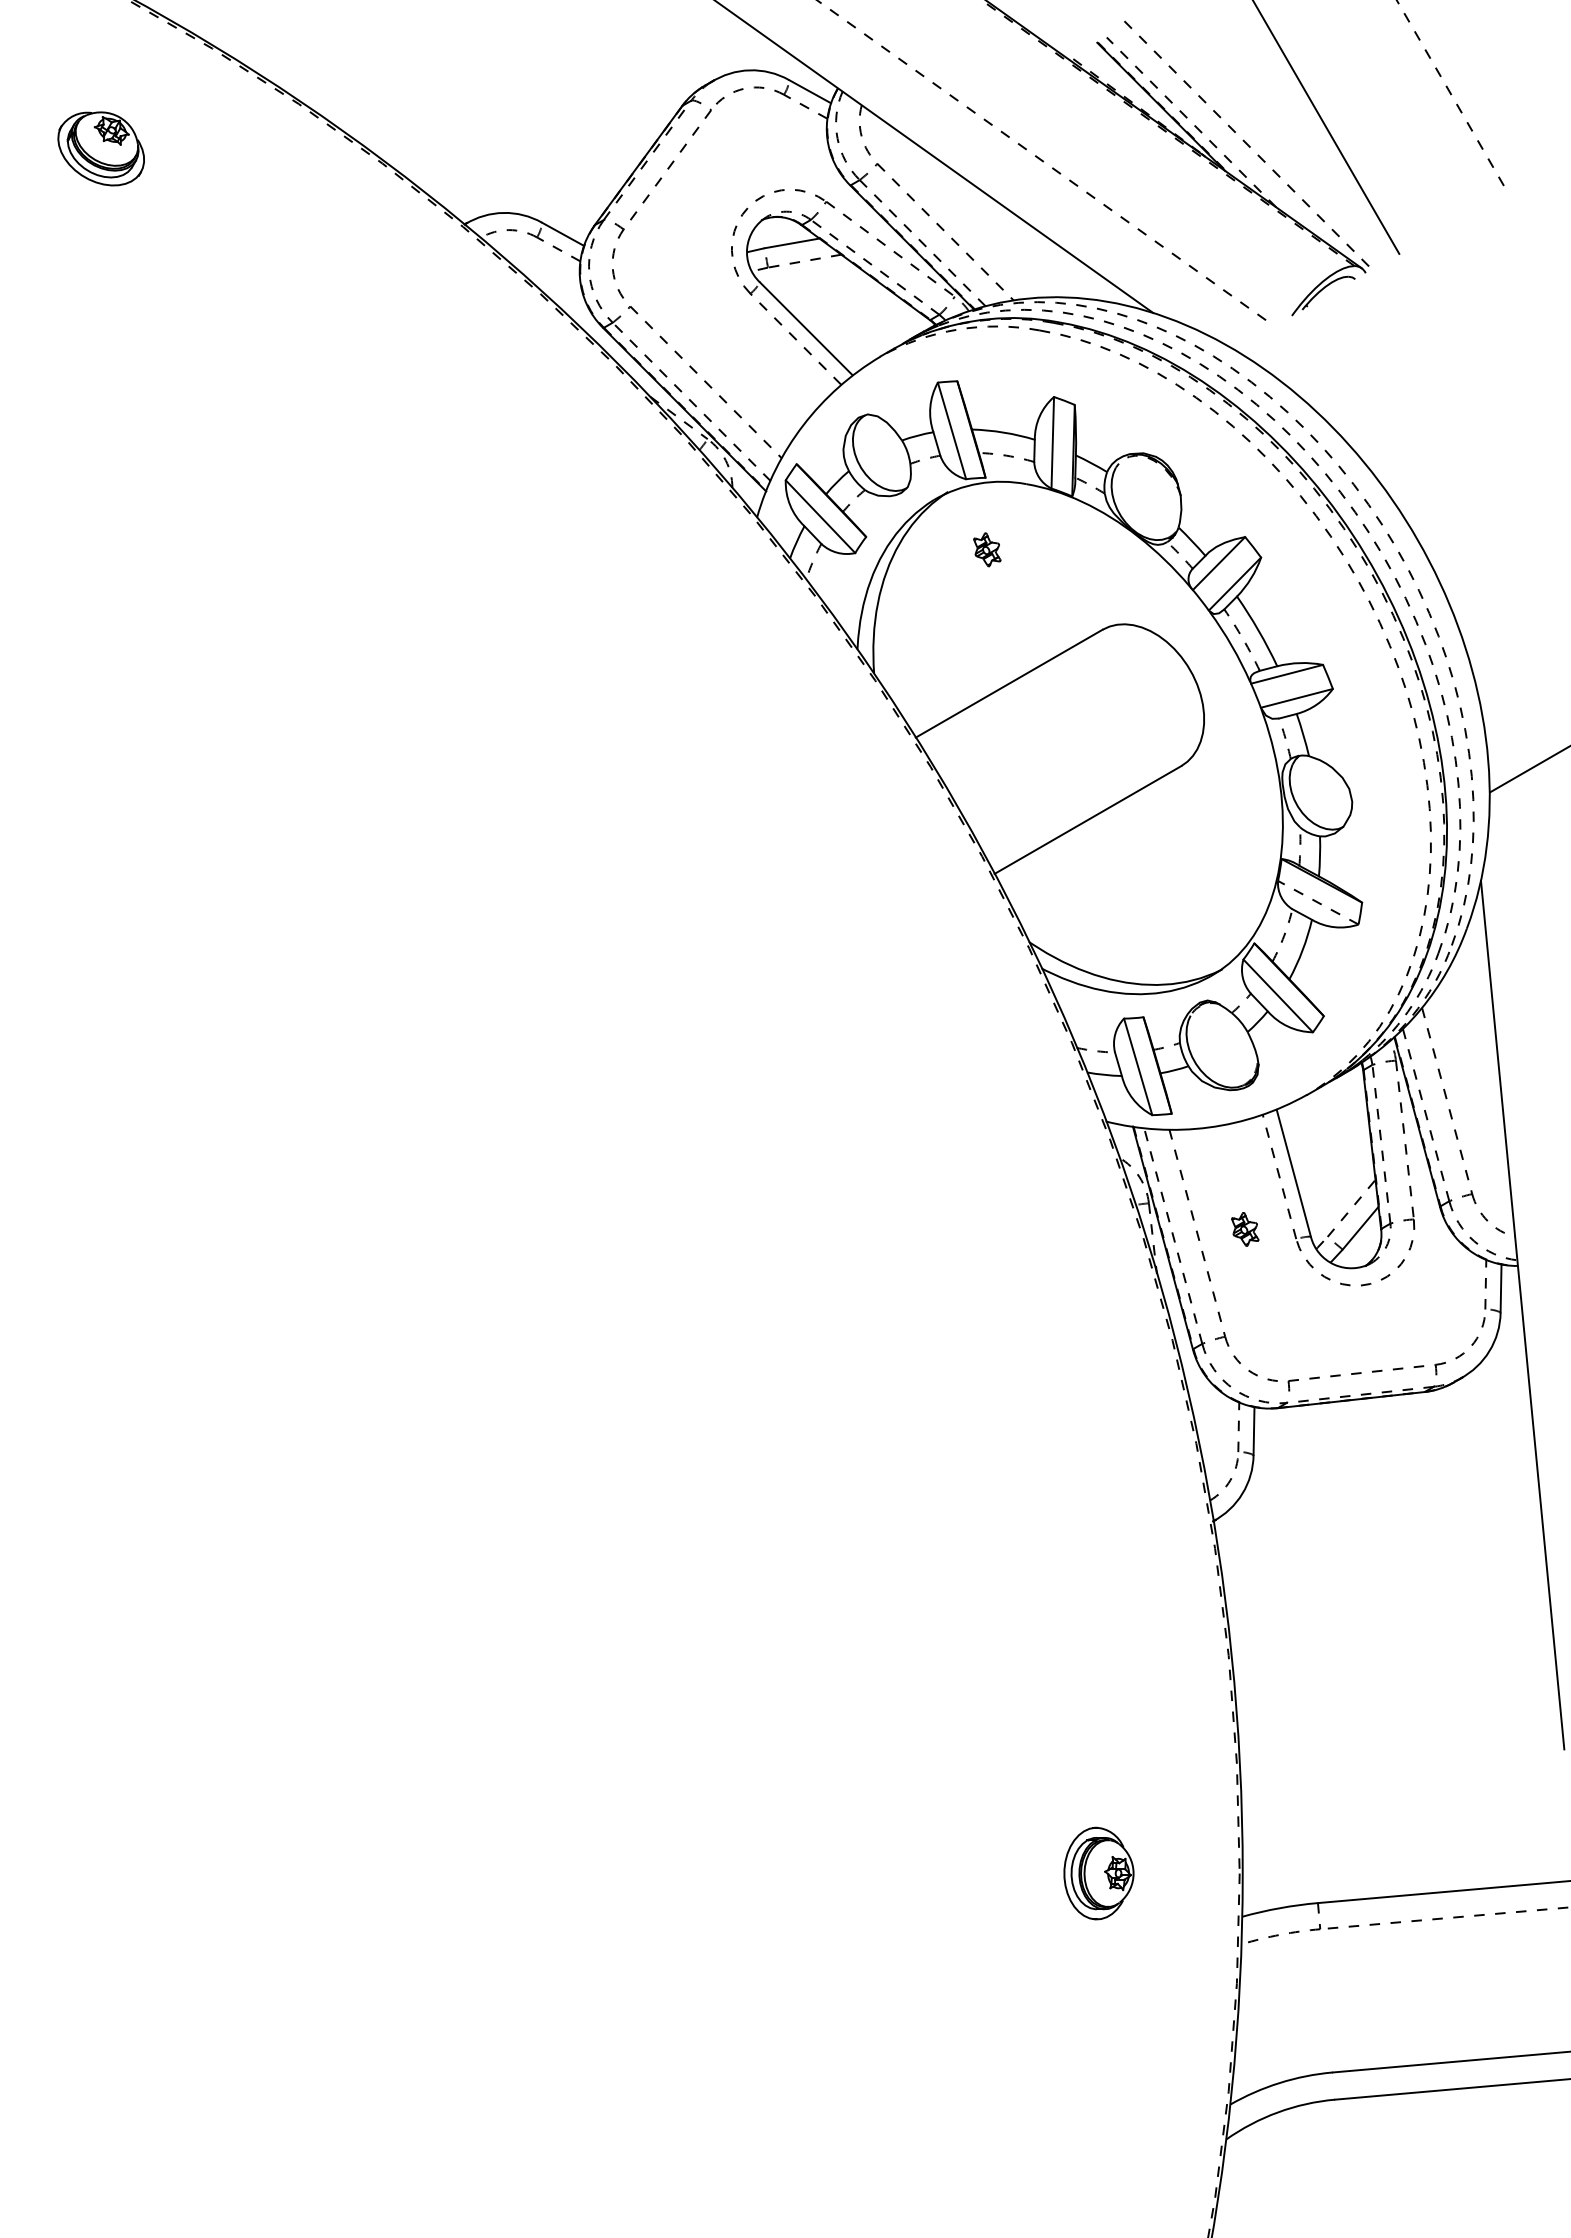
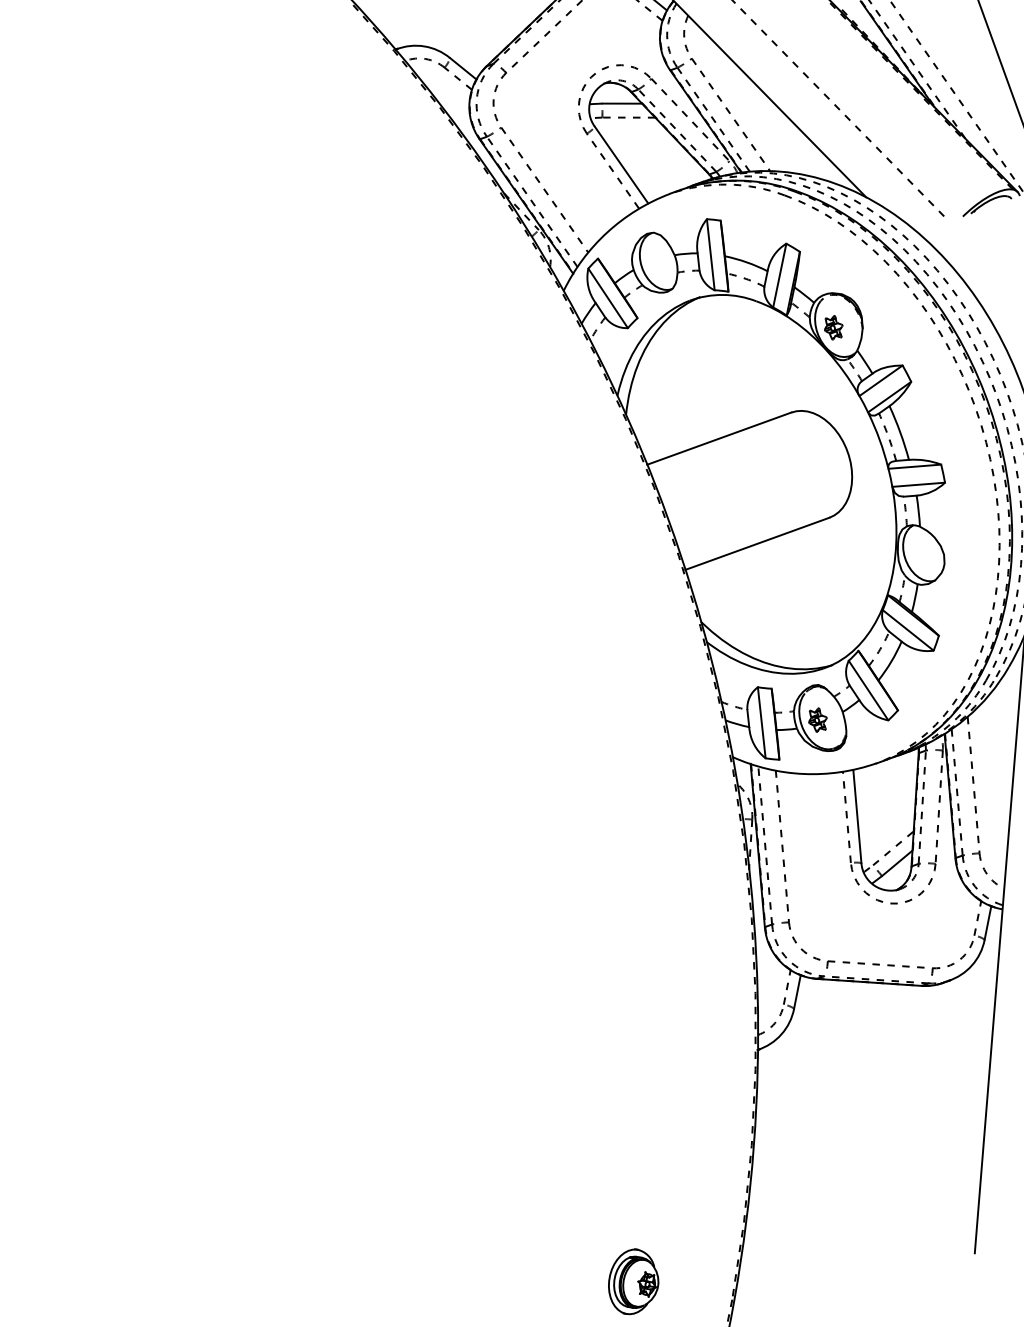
part: (987, 549) -> (833, 327), moved
line: (1318, 902) -> (908, 630), dashed -> solid
part: (1245, 1229) -> (818, 720), moved

